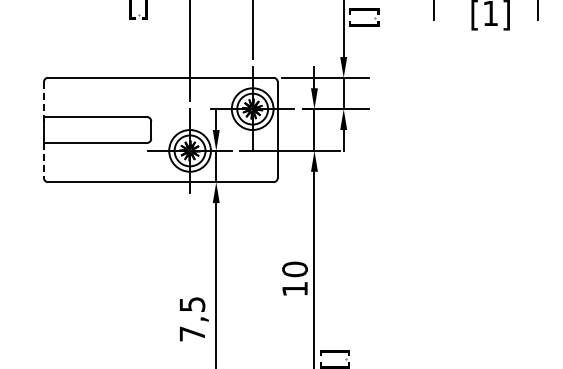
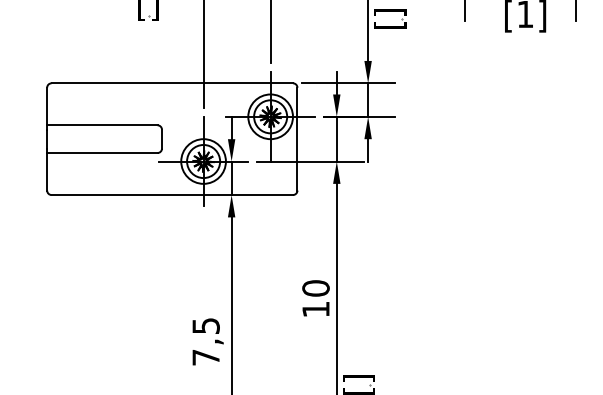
line: (43, 99) -> (46, 106), dashed -> solid
line: (43, 160) -> (46, 171), dashed -> solid

